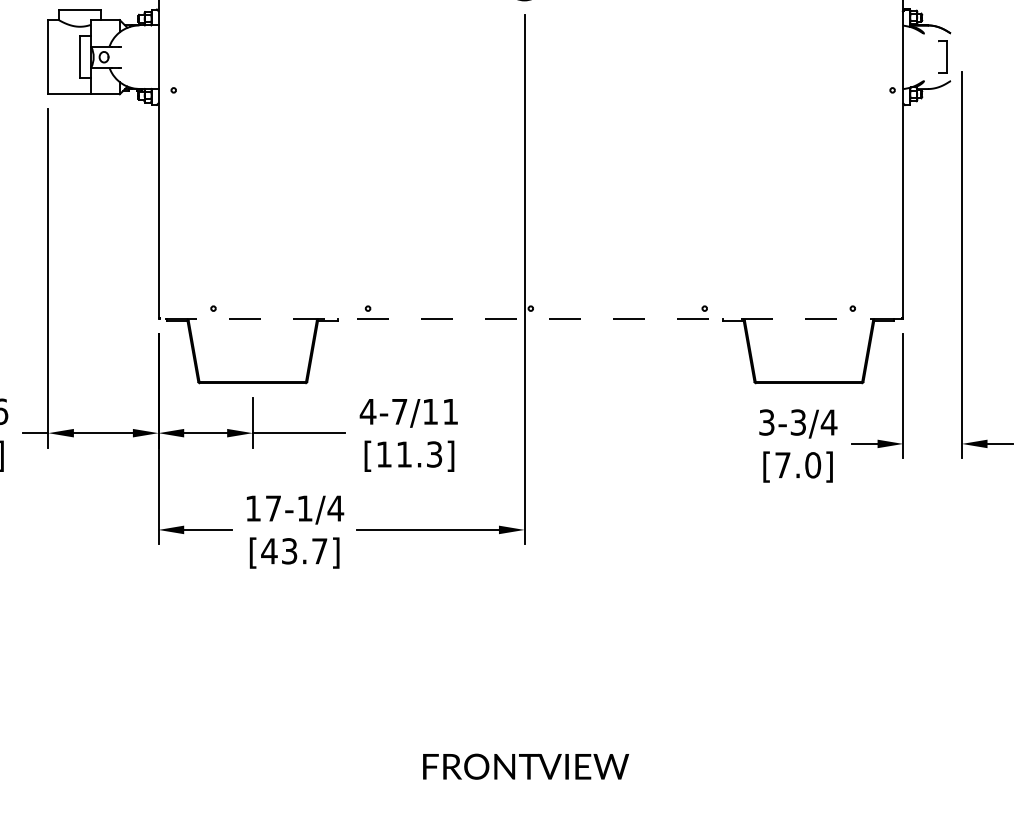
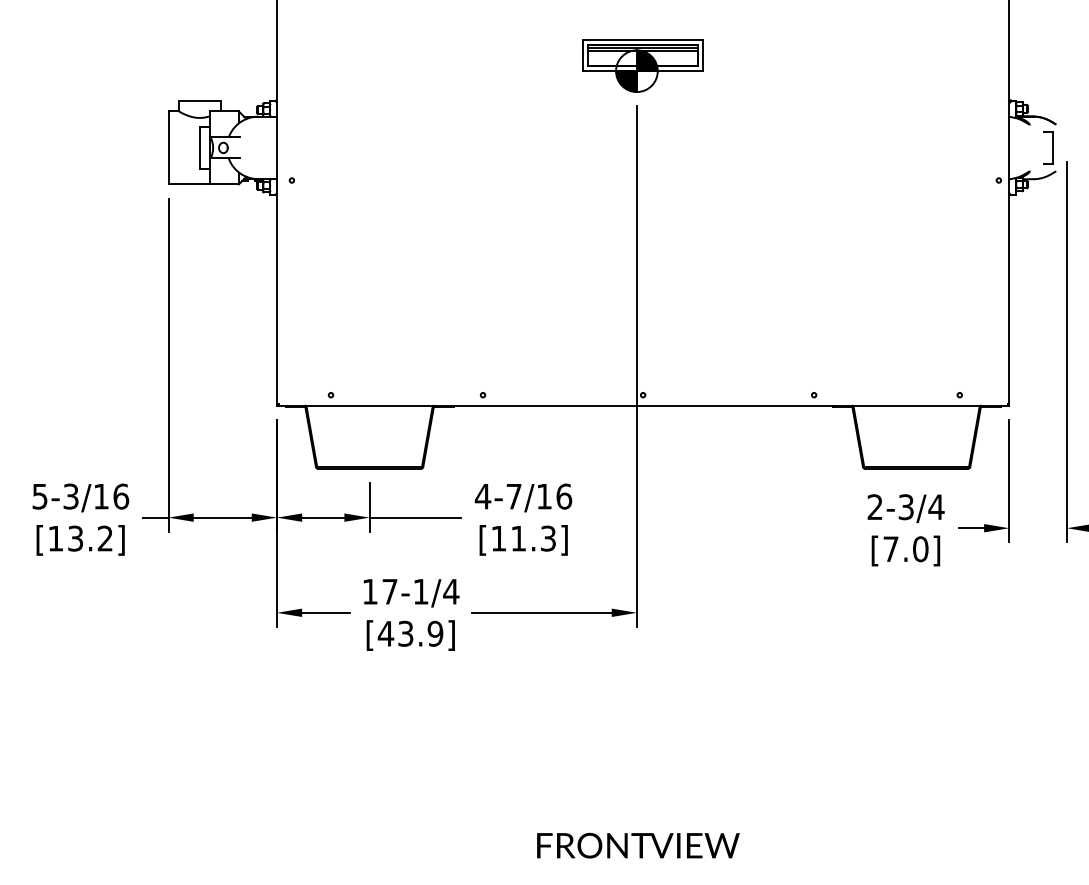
line: (529, 319) -> (641, 405), dashed -> solid
text: (450, 411) -> (564, 496), 4-7/11 -> 4-7/16
text: (766, 422) -> (874, 507), 3-3/4 -> 2-3/4
text: (319, 550) -> (435, 633), [43.7] -> [43.9]

